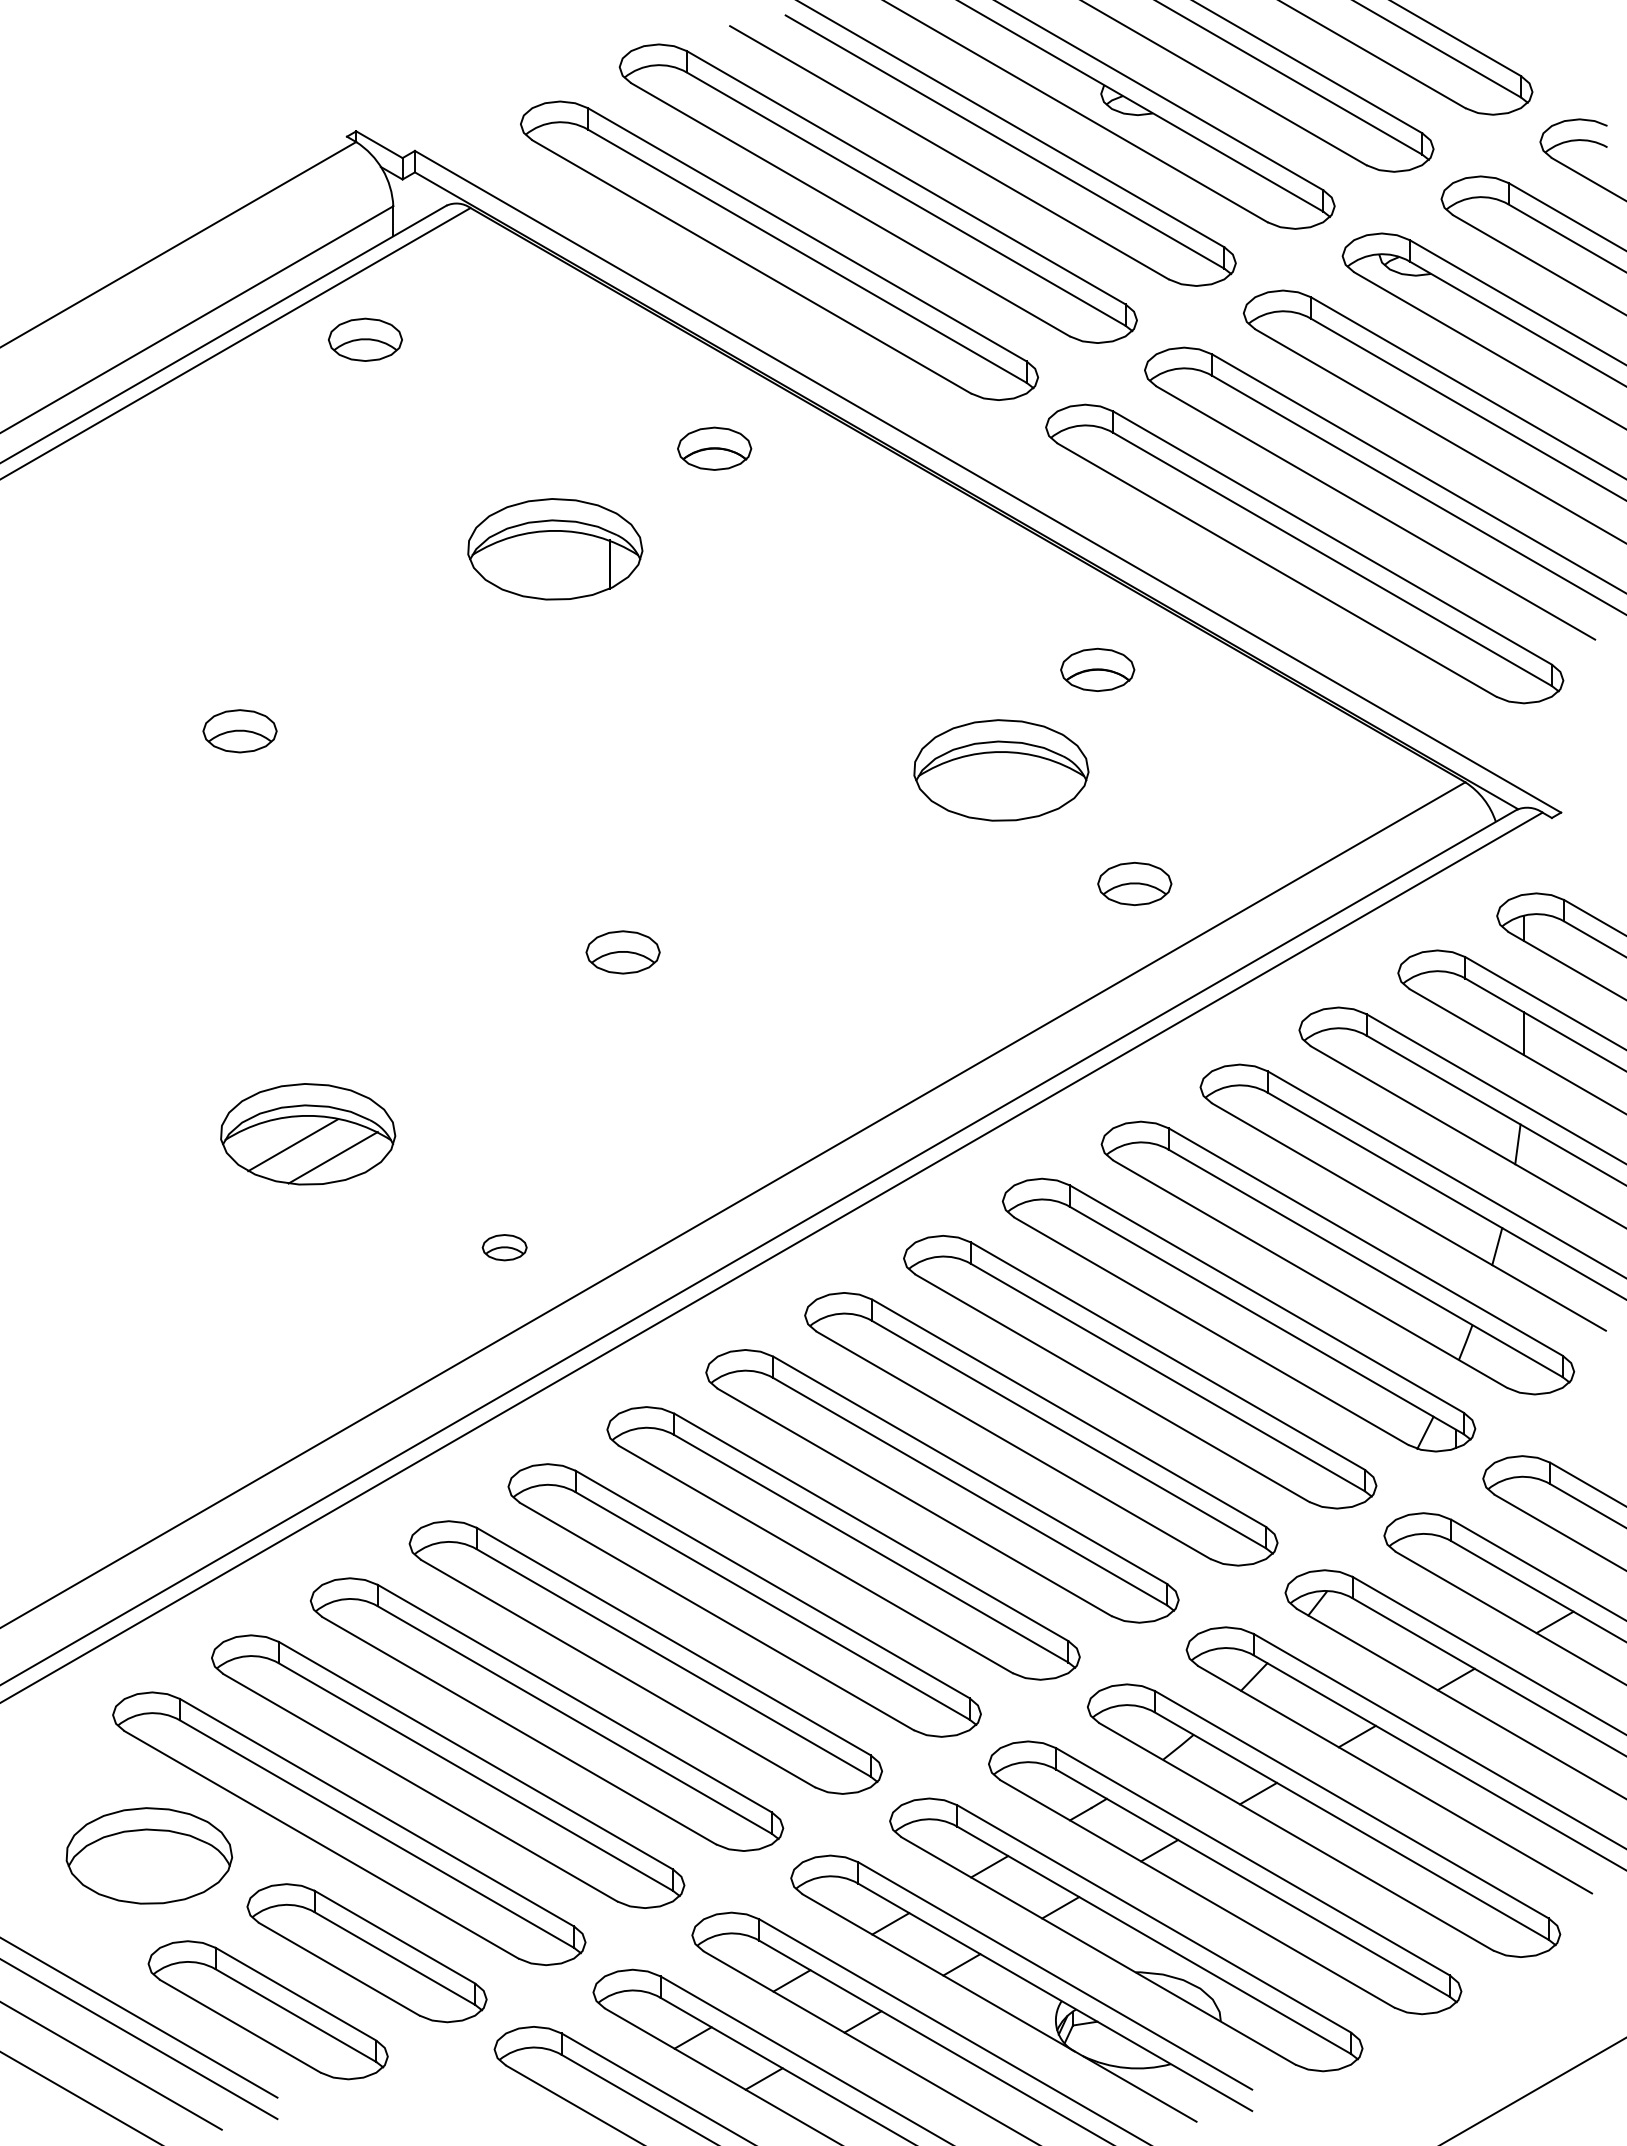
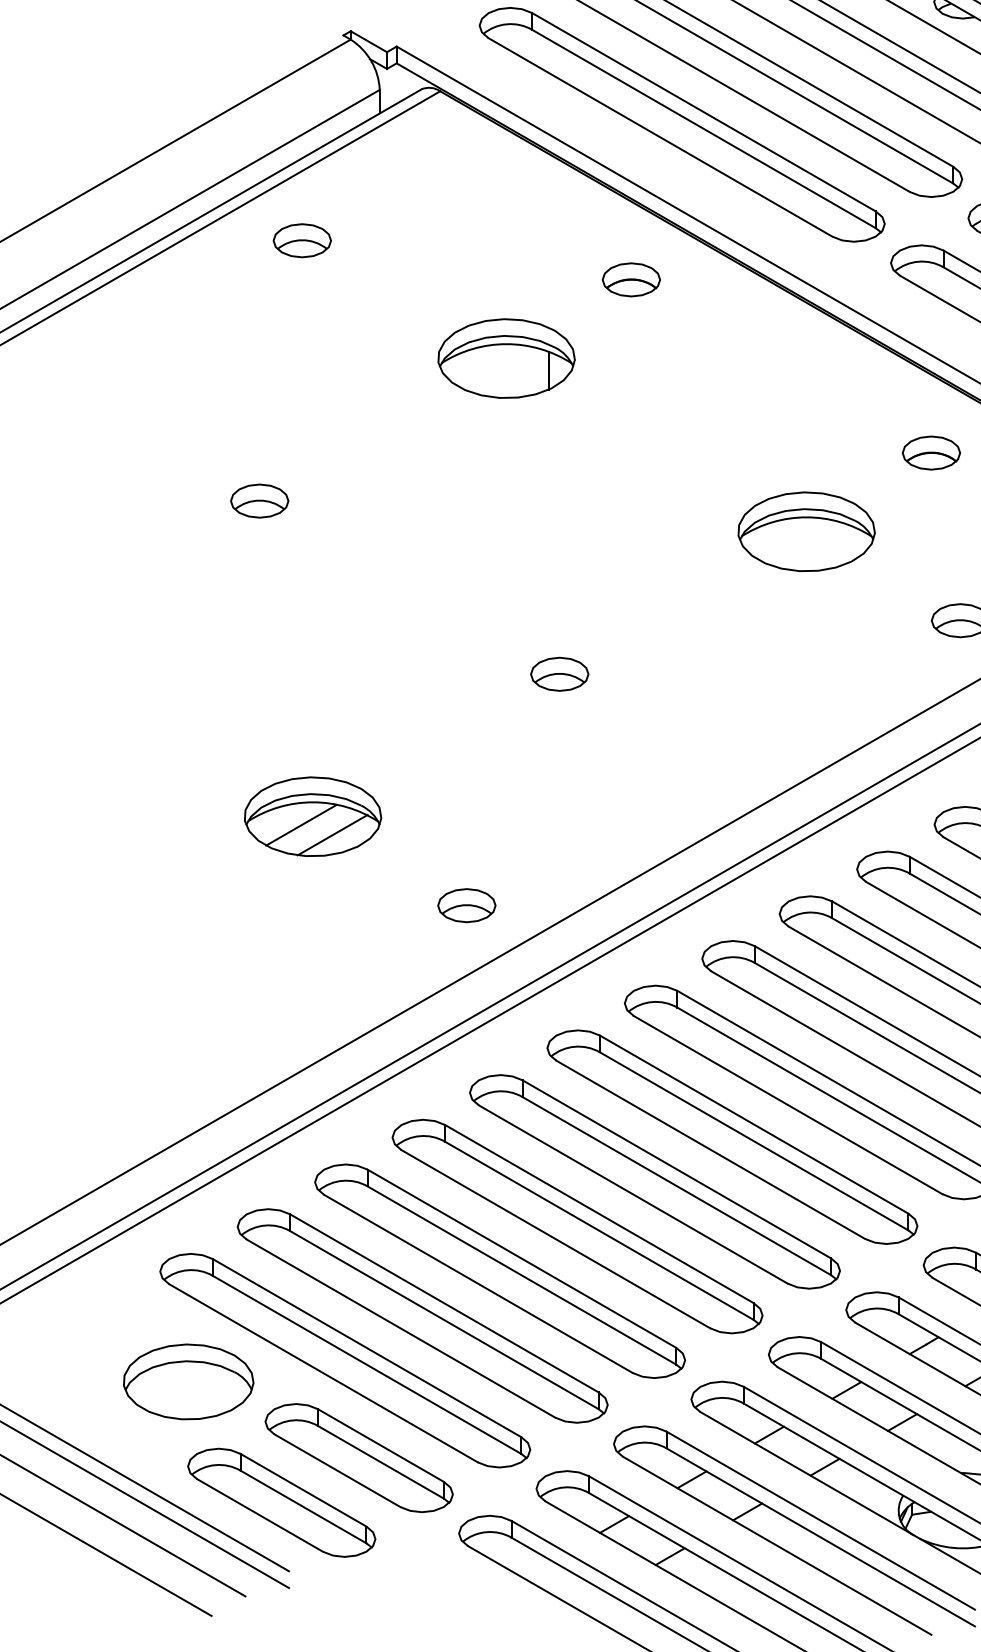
part: (364, 339) -> (301, 240), moved
part: (1001, 770) -> (806, 531), moved
part: (504, 1247) -> (466, 905), size x1.67

